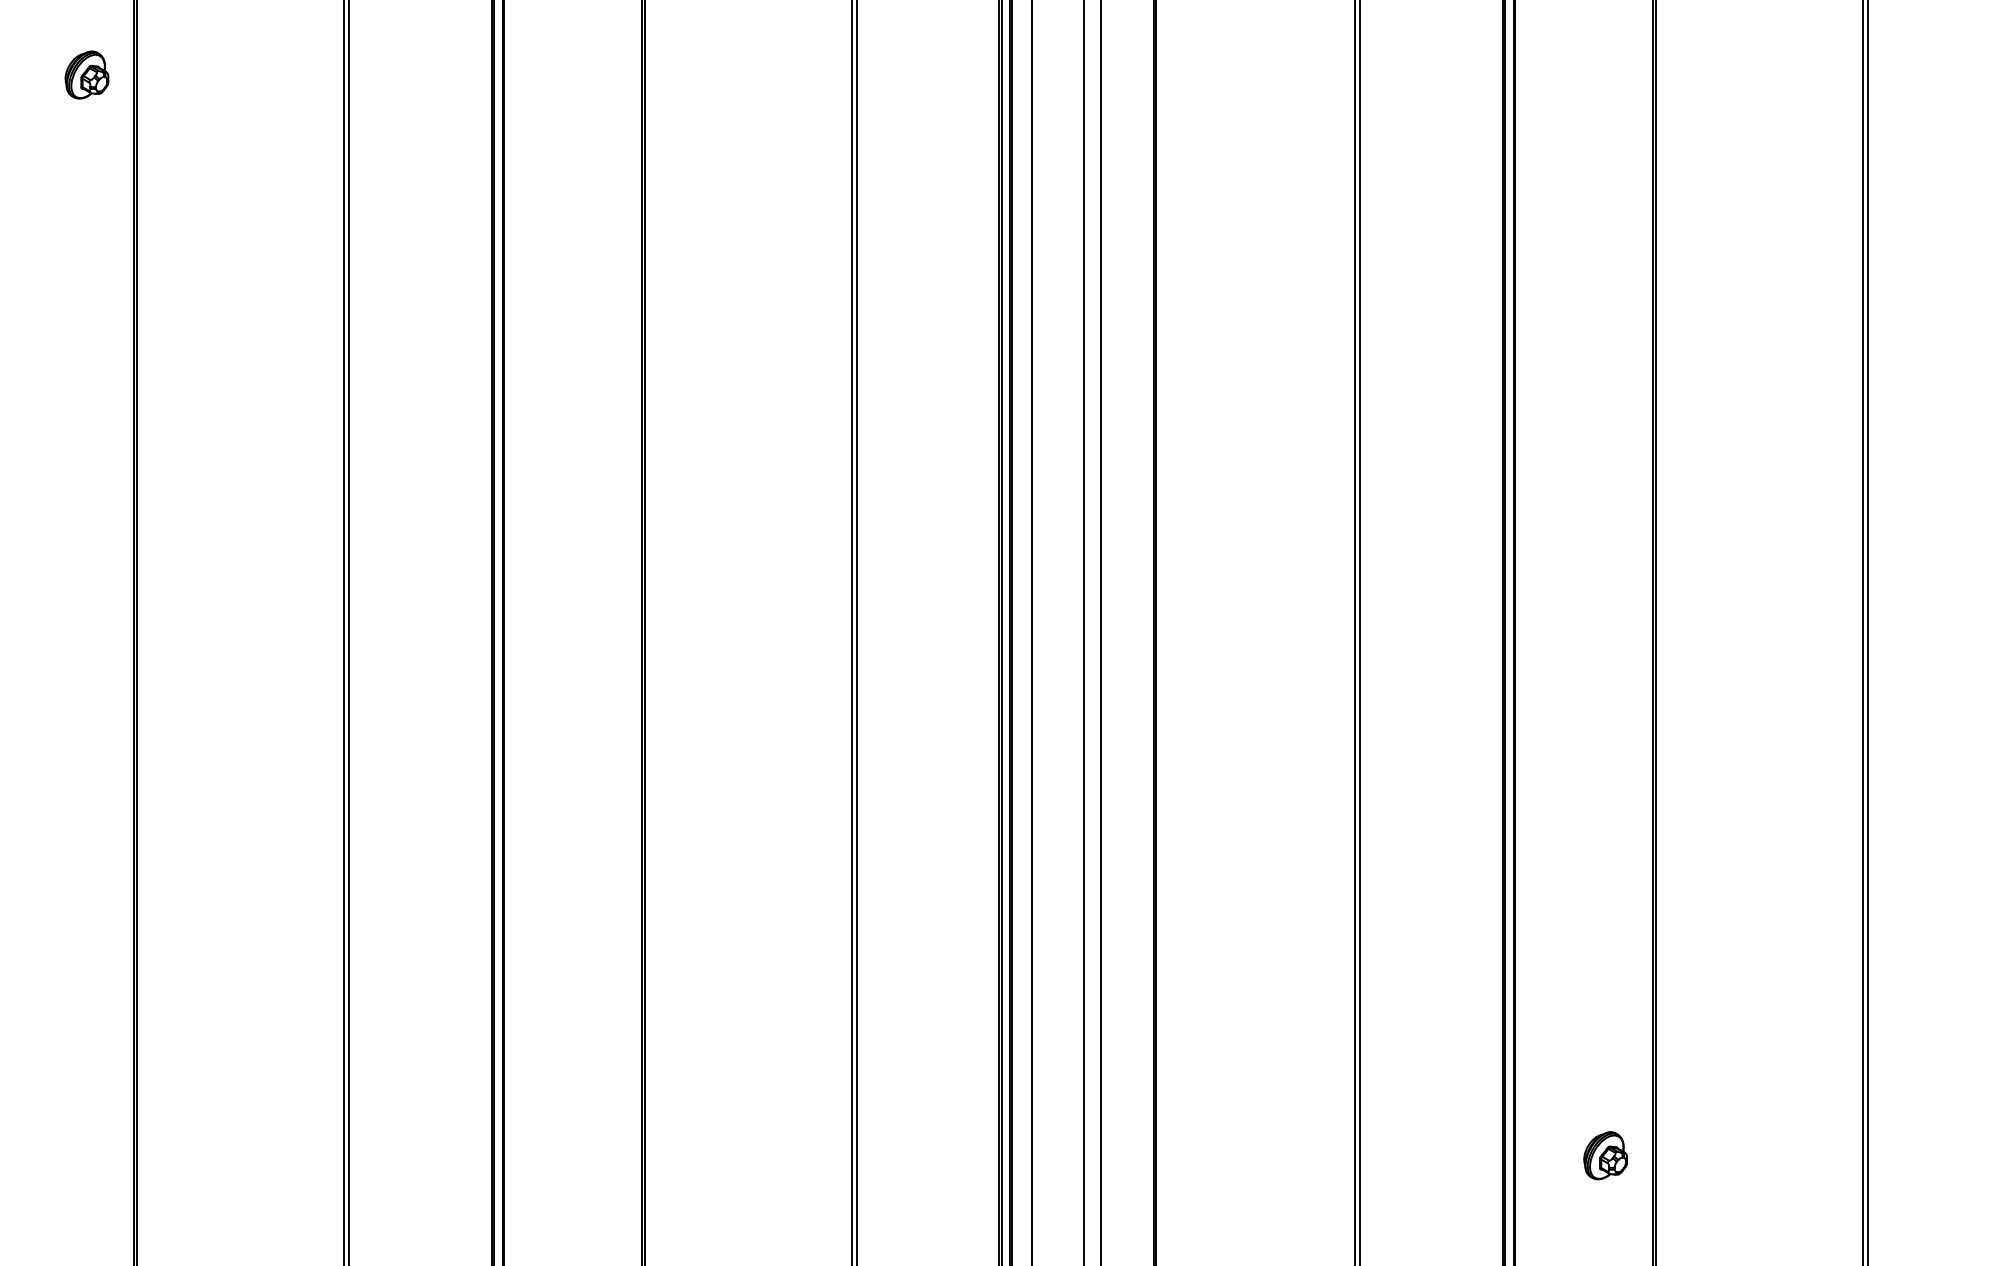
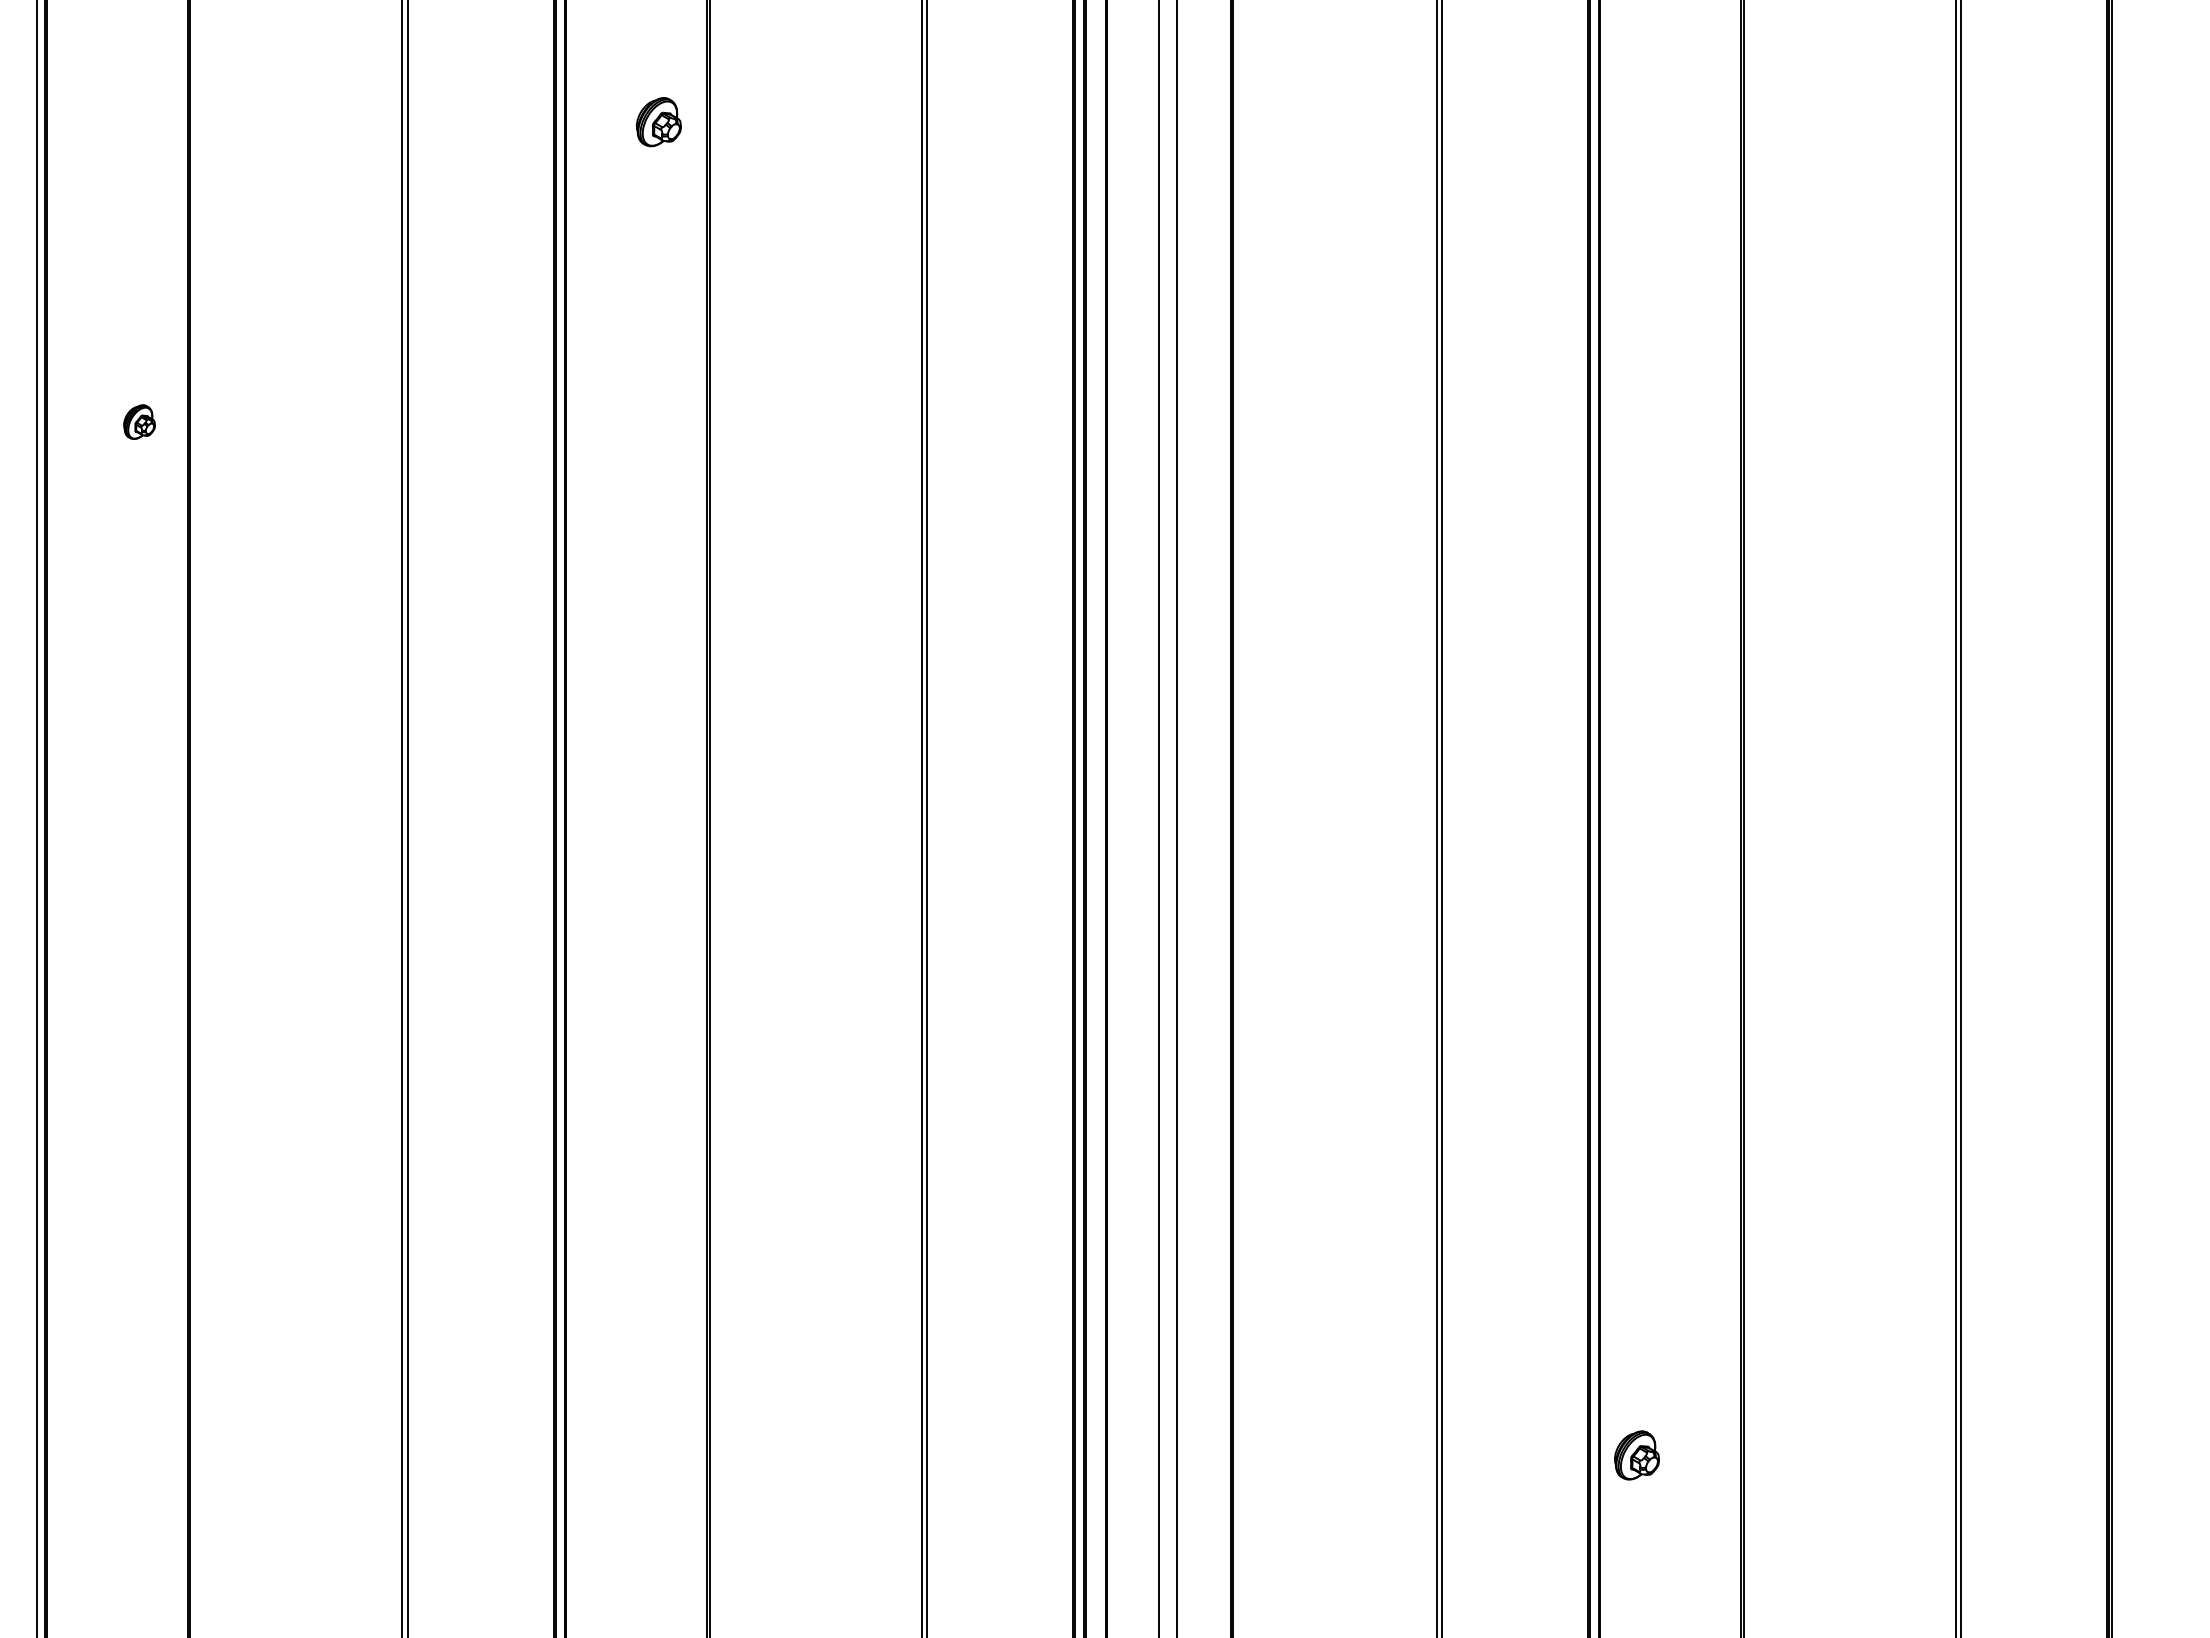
part: (87, 75) -> (139, 422), size x0.7
part: (1605, 1155) -> (1636, 1455), moved

